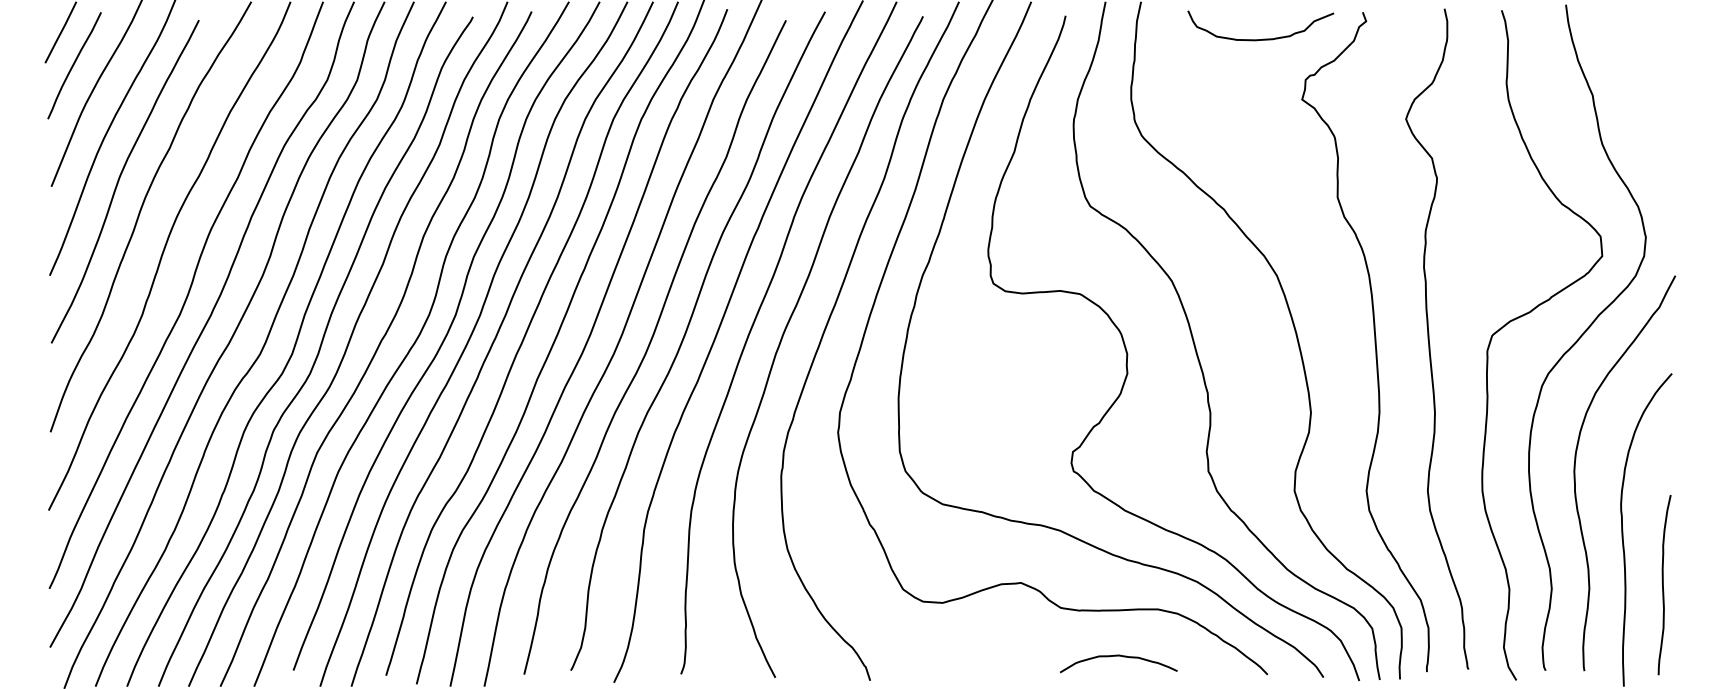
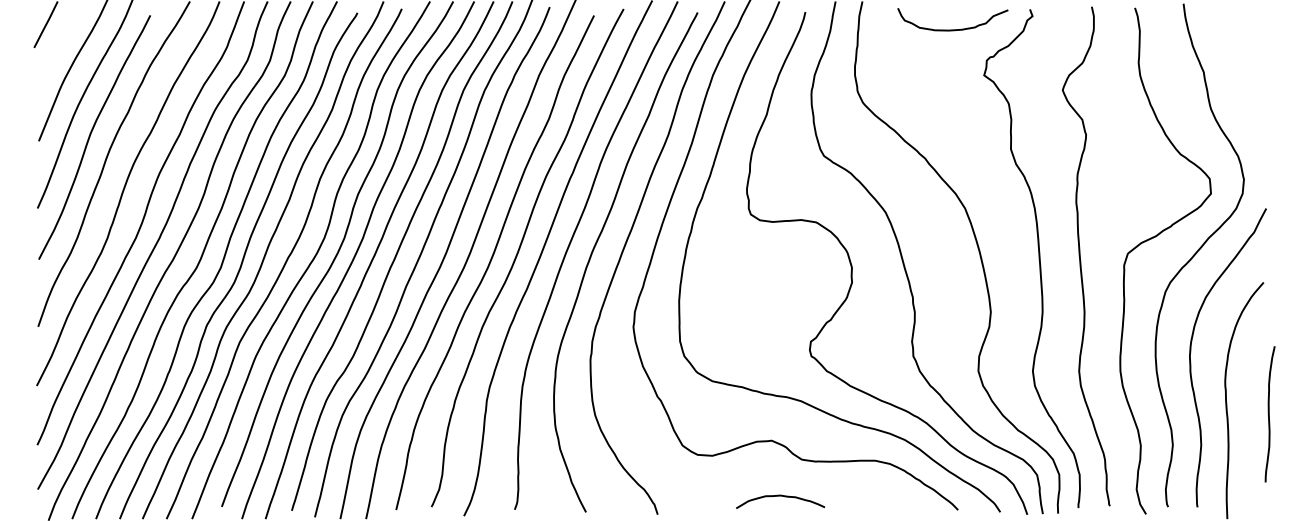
curve: (73, 65) -> (55, 49), removed
curve: (1663, 585) -> (1269, 414), moved
curve: (1118, 656) -> (780, 496), moved

